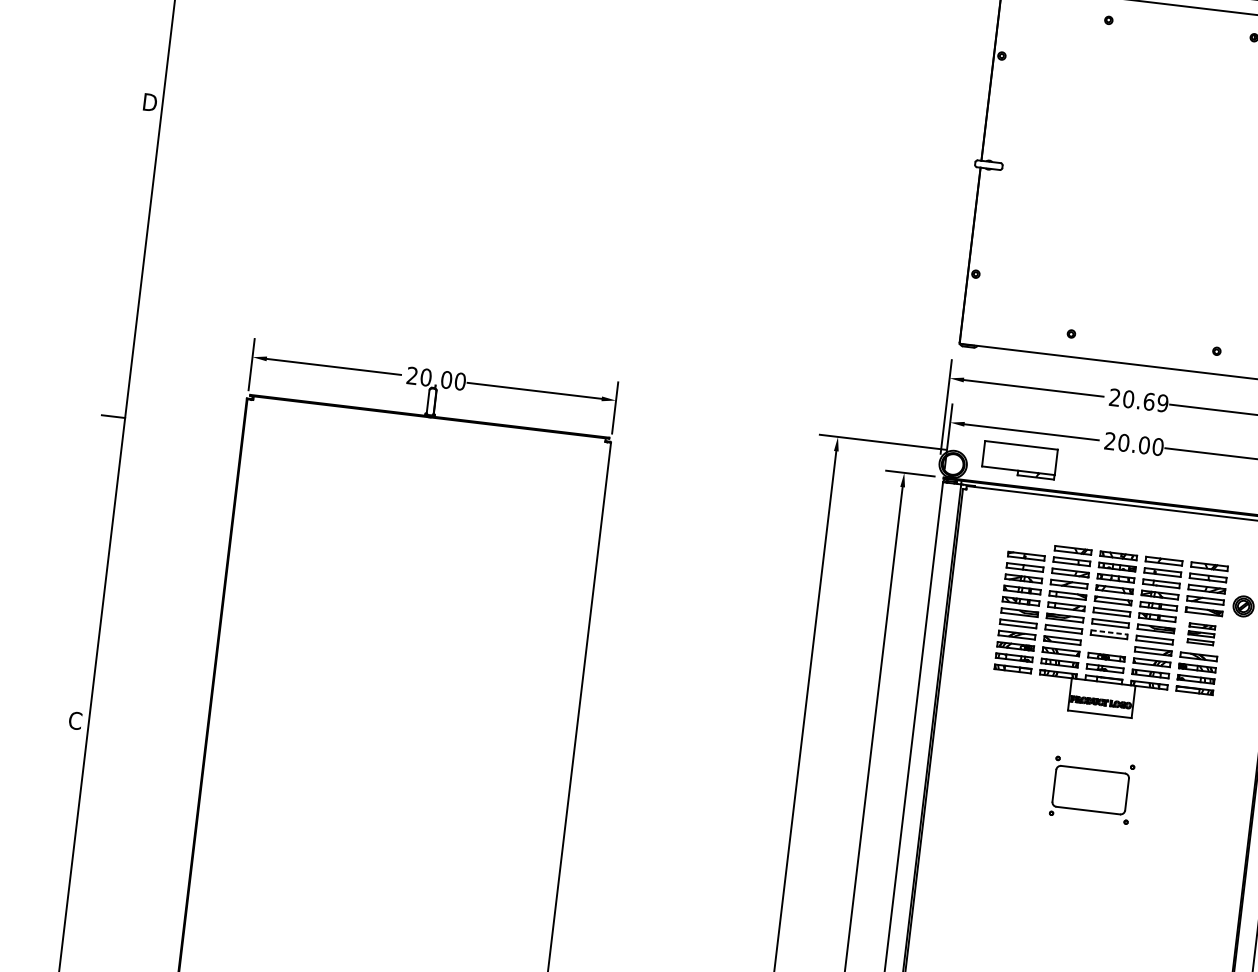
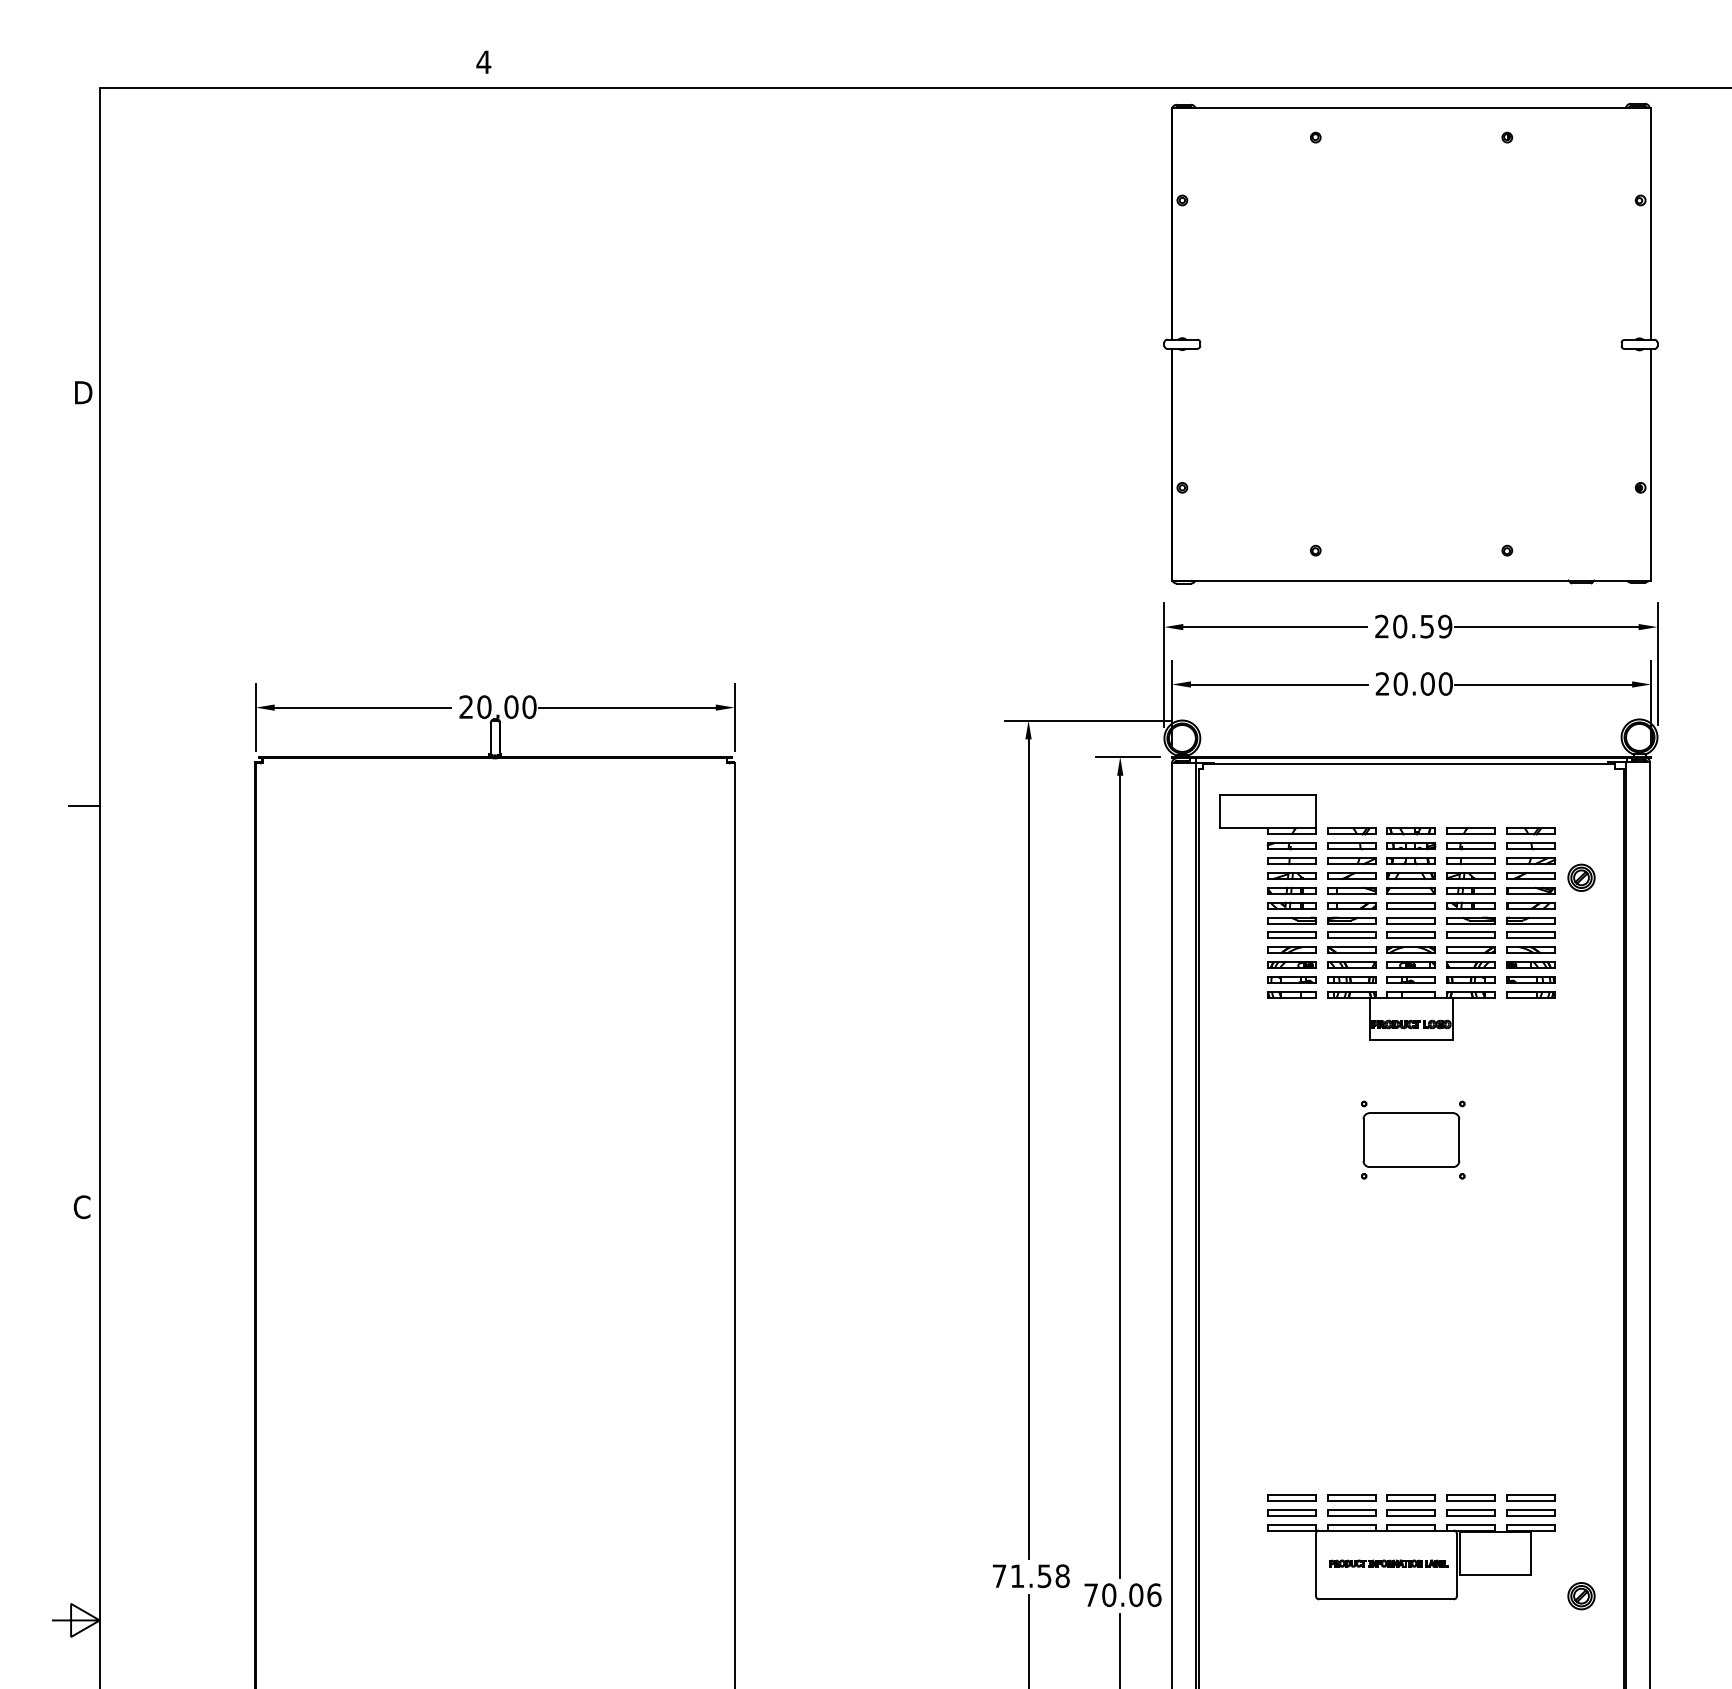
text: (1149, 401) -> (1427, 626), 20.69 -> 20.59
part: (1019, 460) -> (1267, 814), moved
line: (1109, 632) -> (1411, 932), dashed -> solid
part: (1201, 634) -> (1530, 920), size x1.43
part: (1107, 645) -> (1410, 949), added

